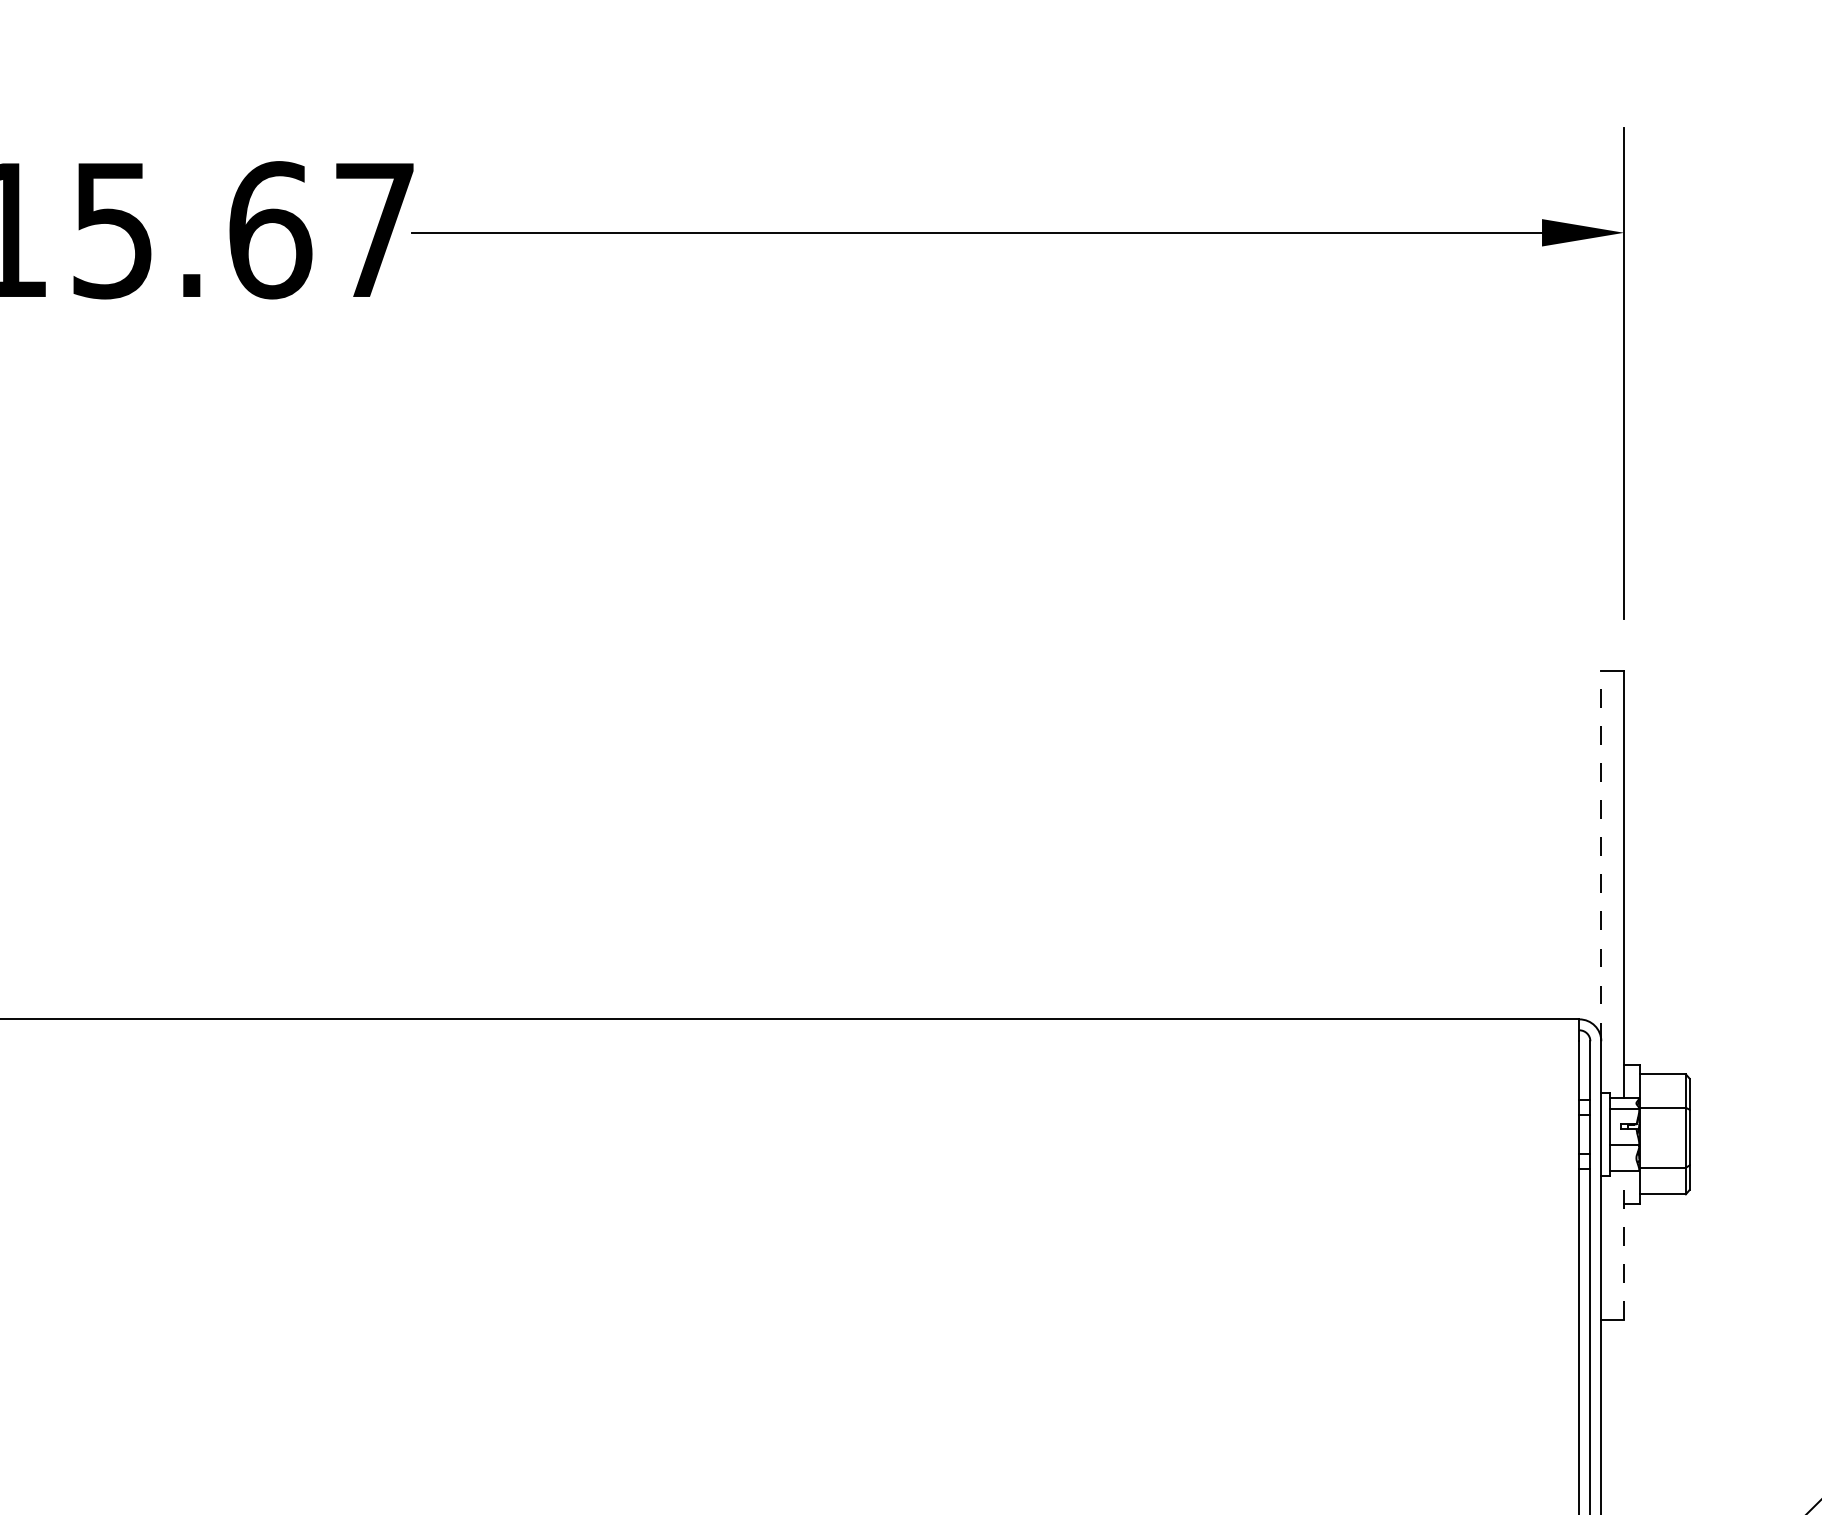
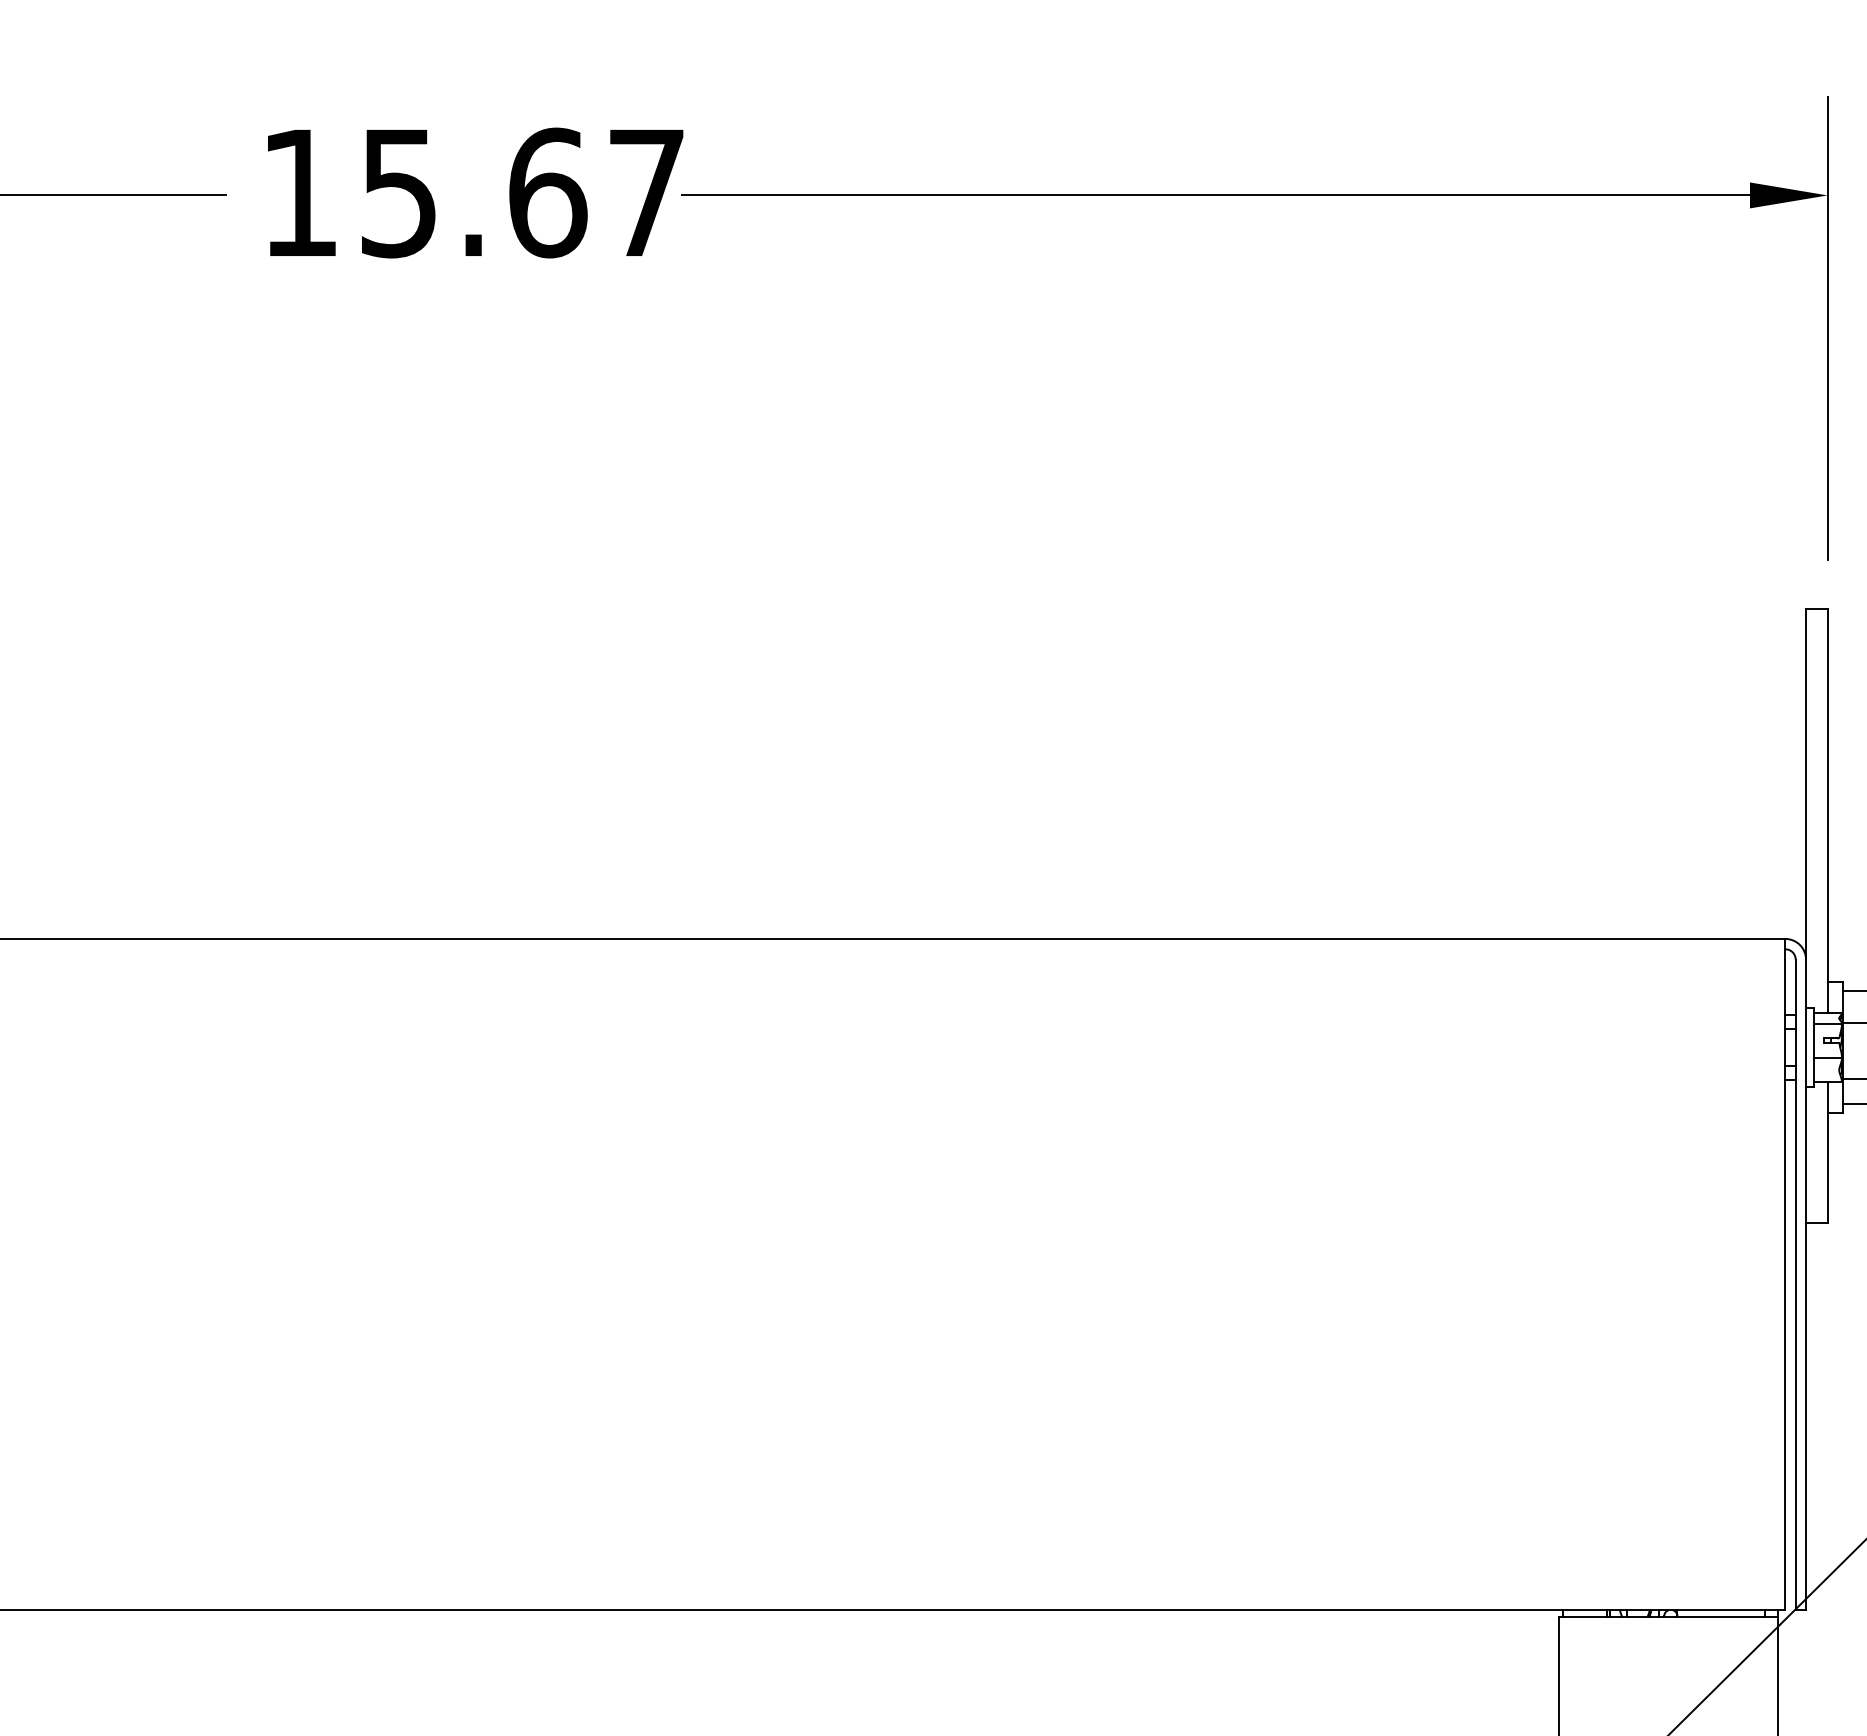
line: (1601, 855) -> (1806, 784), dashed -> solid
line: (1624, 1245) -> (1827, 1152), dashed -> solid

